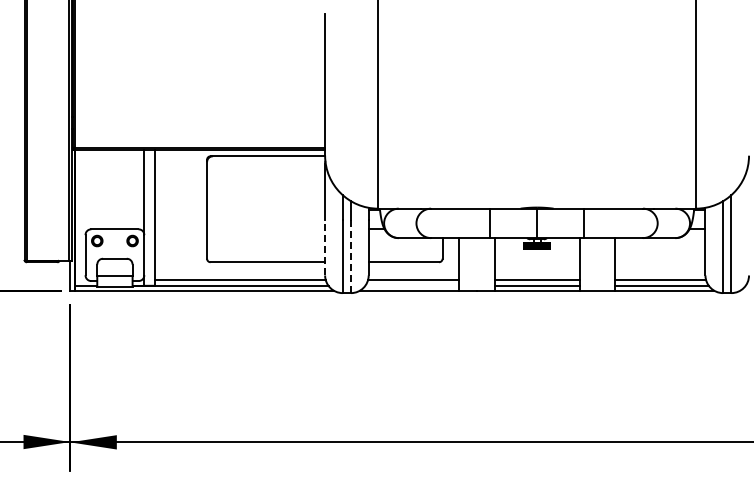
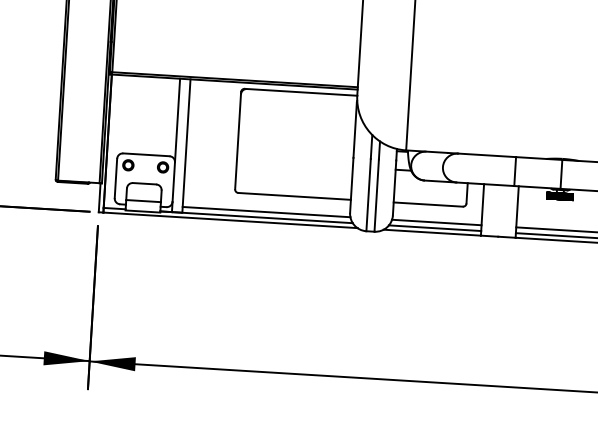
line: (325, 247) -> (352, 185), dashed -> solid
line: (351, 256) -> (377, 195), dashed -> solid
line: (412, 285) -> (435, 227), added

